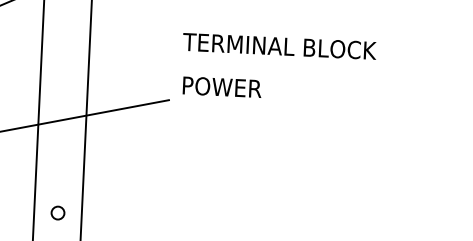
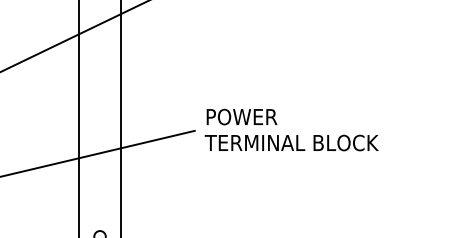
text: (279, 45) -> (291, 142), moved

